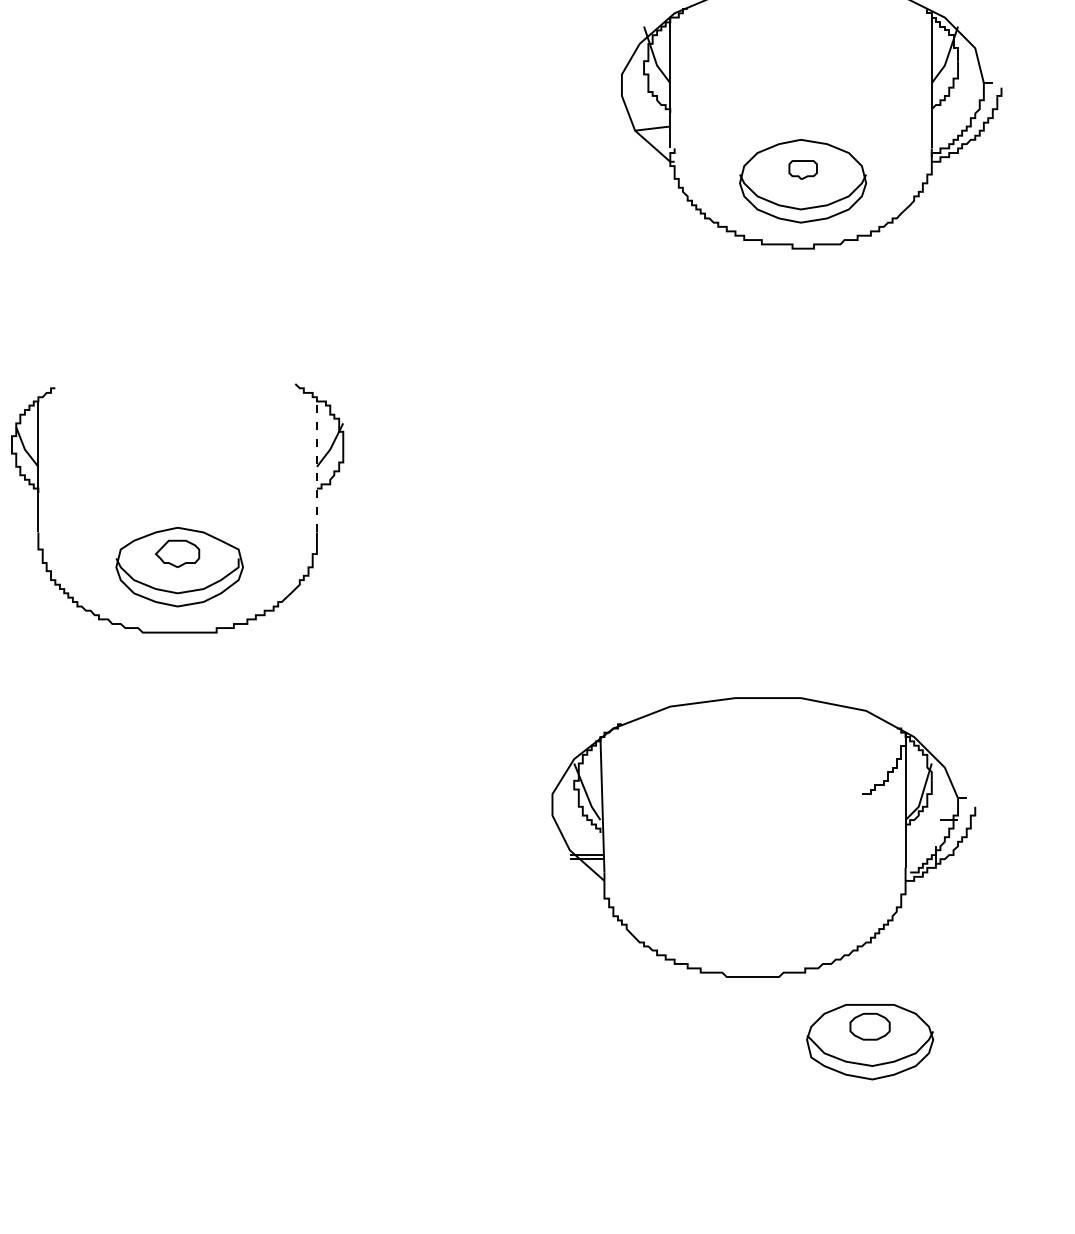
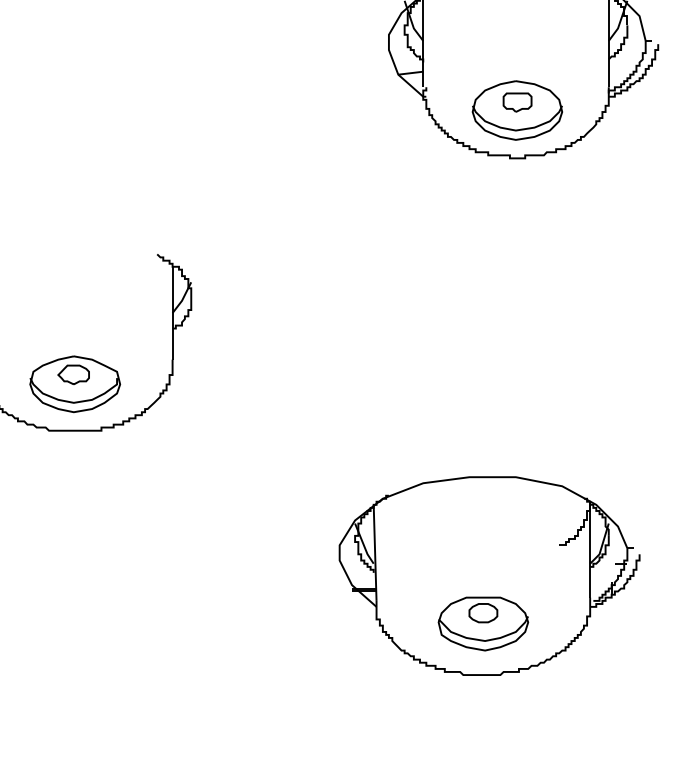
part: (802, 169) -> (517, 102), size x1.43
line: (316, 466) -> (172, 312), dashed -> solid
part: (870, 1042) -> (483, 624), moved

